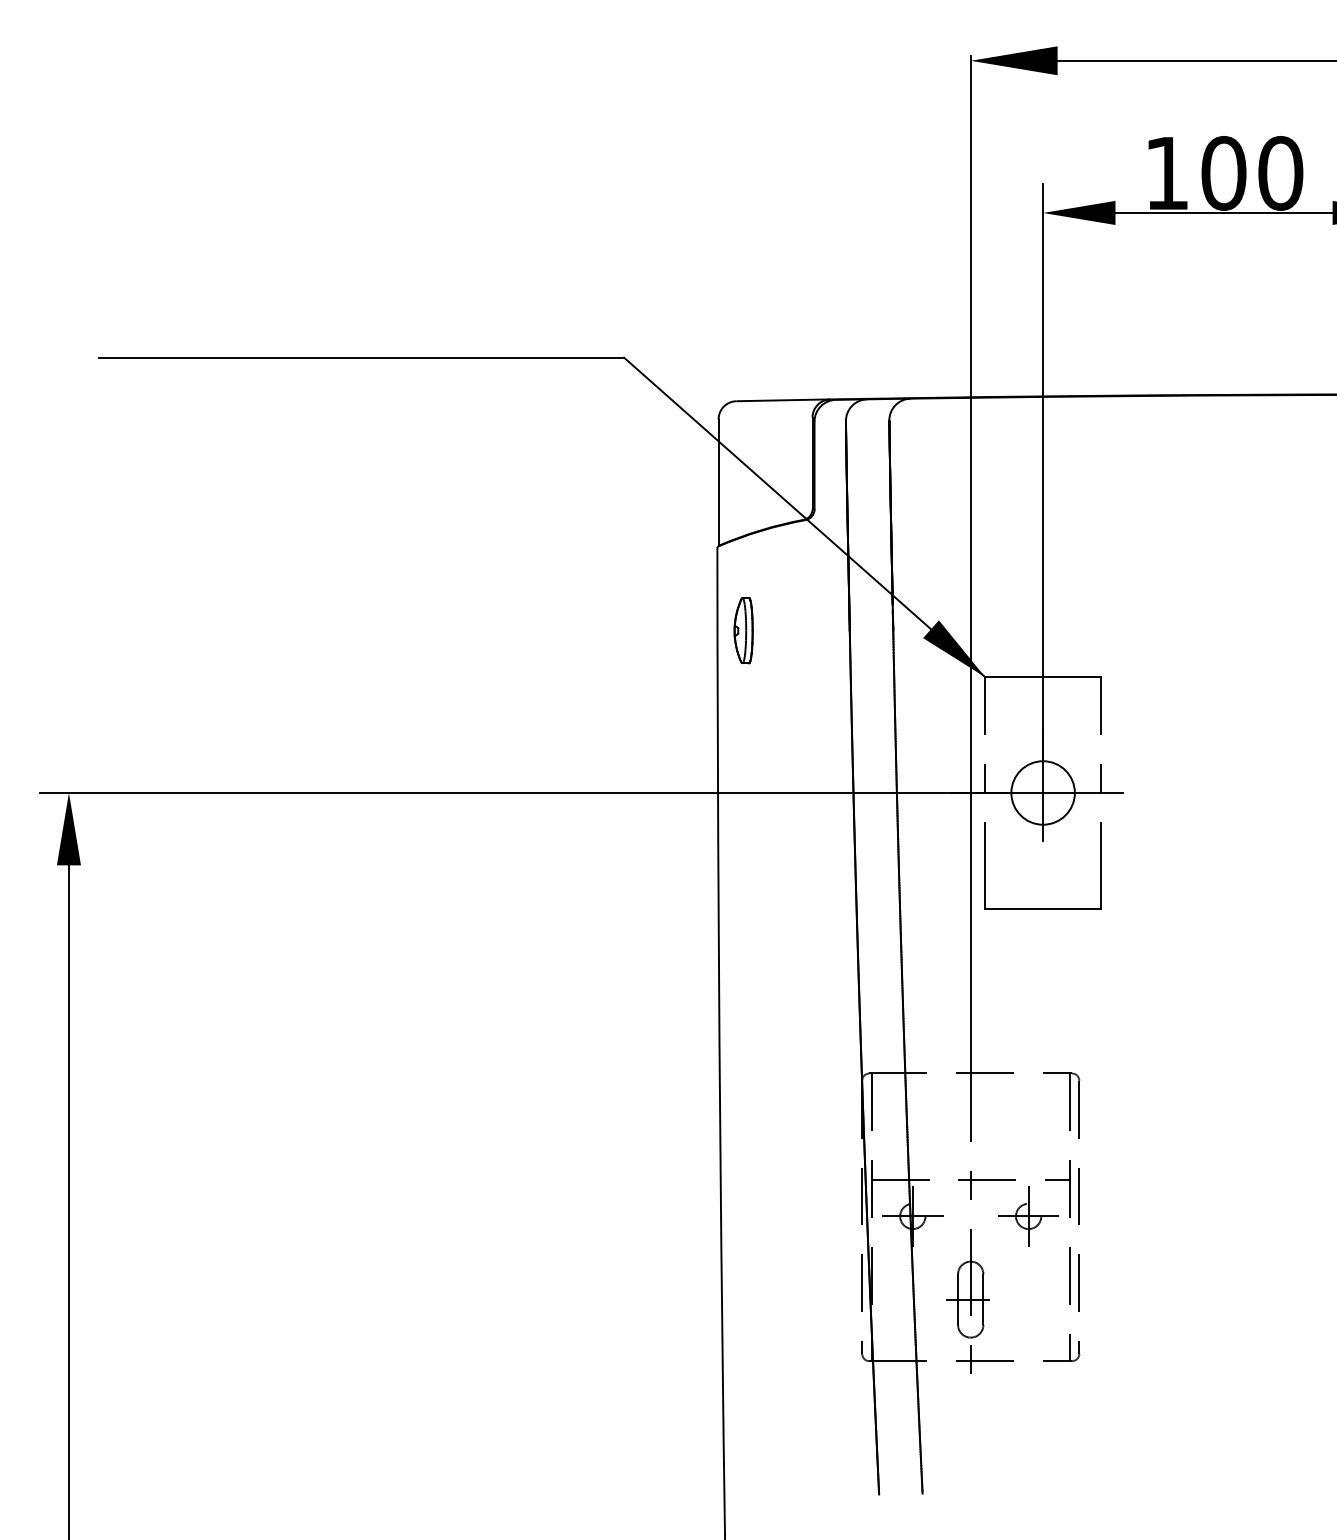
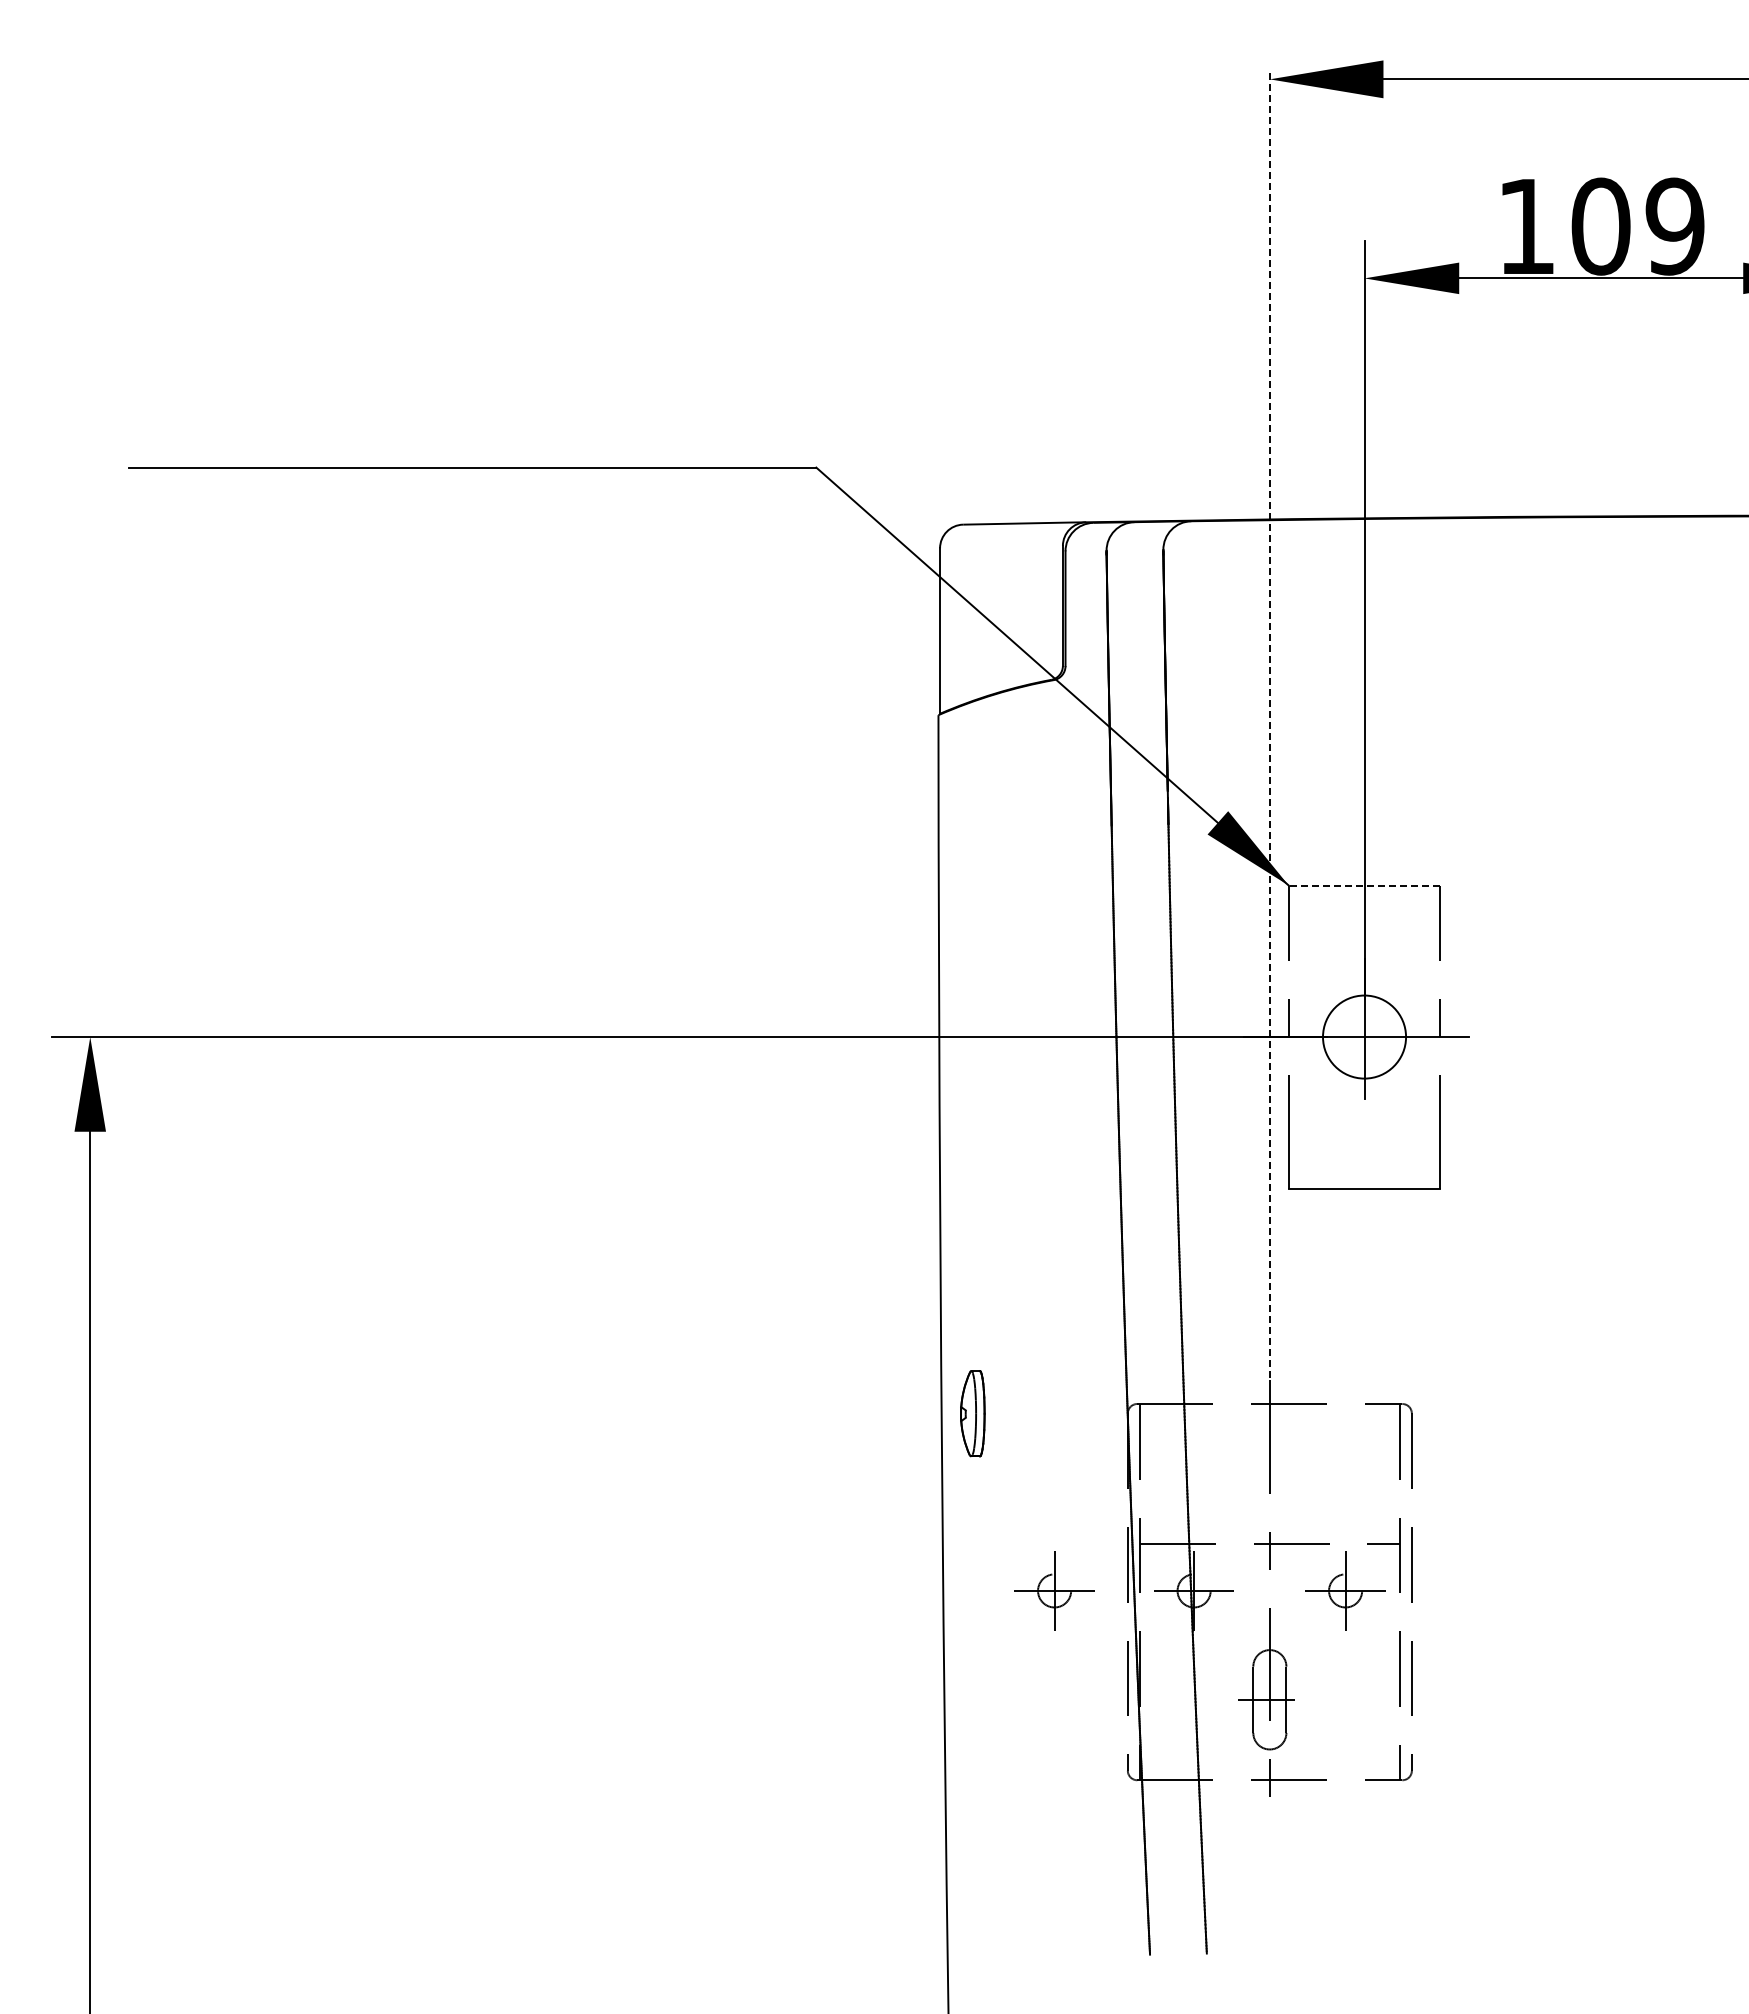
text: (1280, 173) -> (1674, 226), 100 -> 109
line: (970, 554) -> (1269, 725), solid -> dashed
part: (743, 630) -> (972, 1413), moved
line: (1043, 677) -> (1364, 885), solid -> dashed
part: (806, 1216) -> (1054, 1590), added

